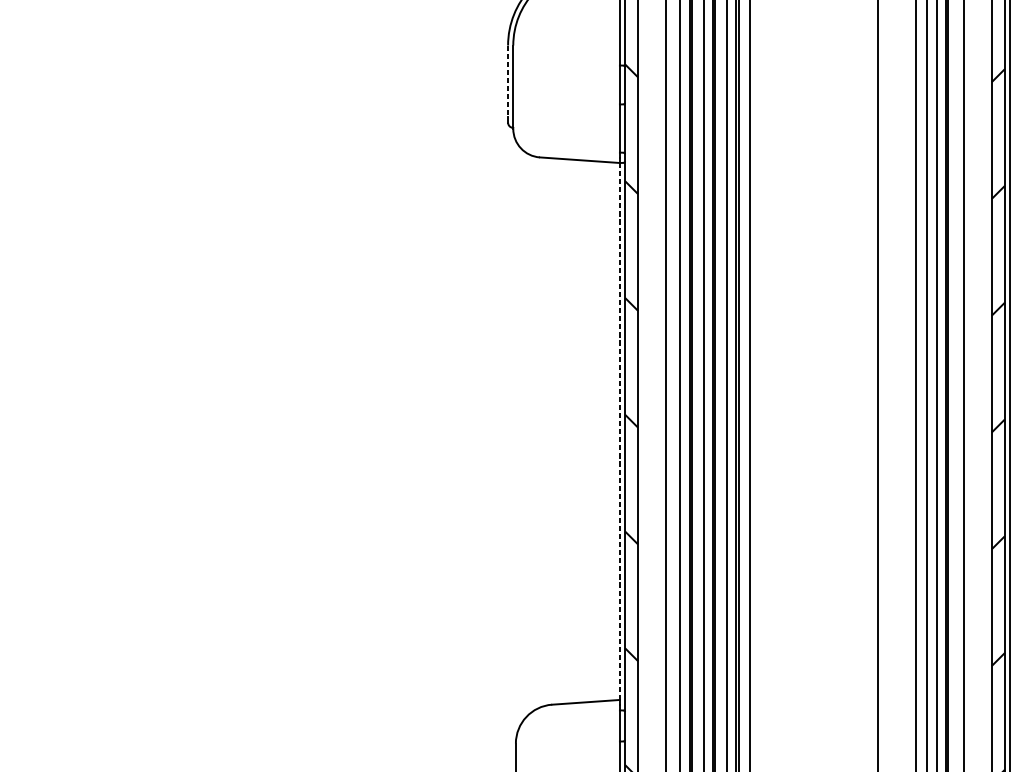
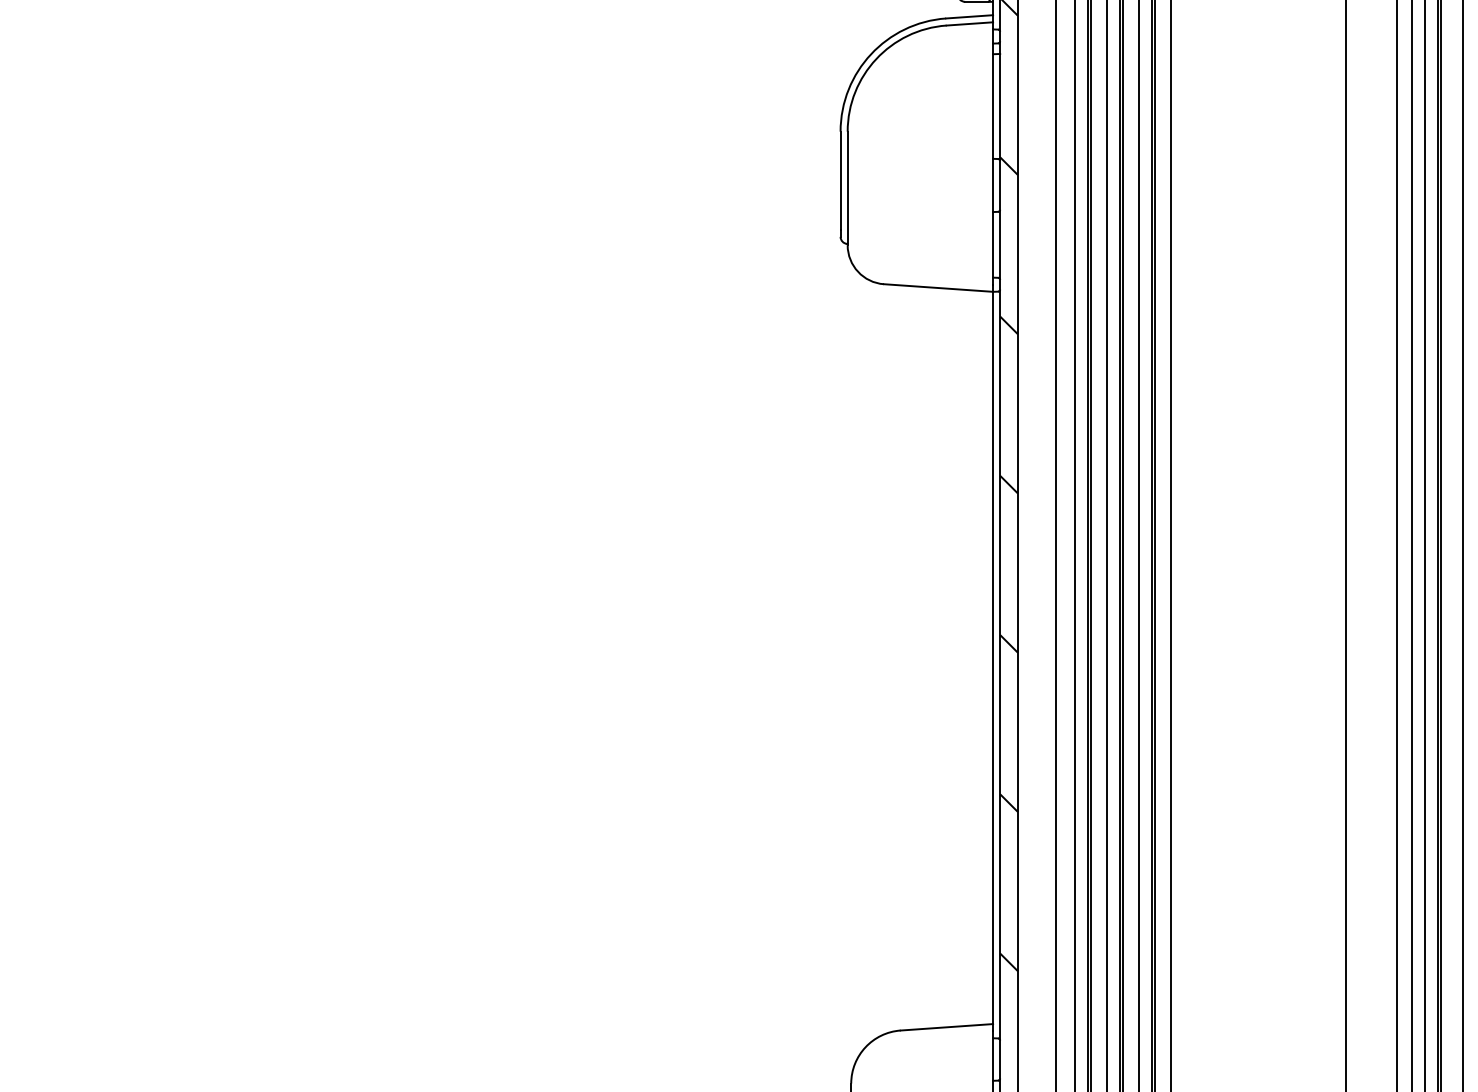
line: (508, 82) -> (840, 181), dashed -> solid
line: (620, 431) -> (993, 658), dashed -> solid

